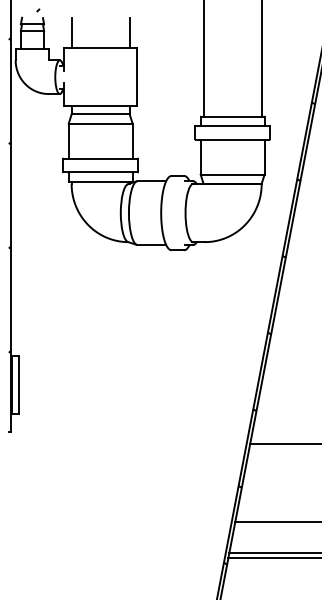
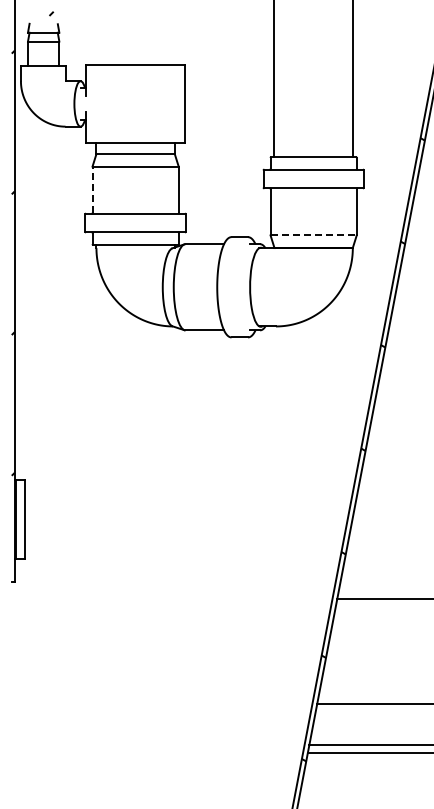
line: (71, 33) -> (96, 44), removed
line: (129, 33) -> (174, 44), removed
line: (68, 140) -> (92, 189), solid -> dashed
line: (233, 174) -> (314, 235), solid -> dashed

